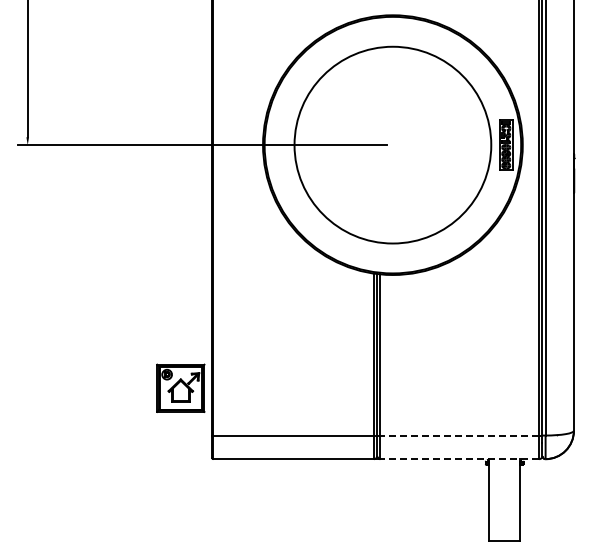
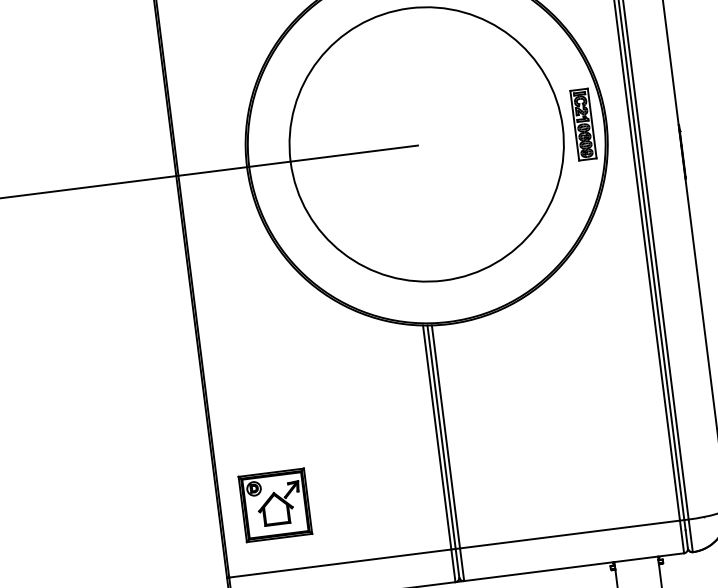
part: (180, 387) -> (274, 504), moved
line: (459, 435) -> (569, 534), dashed -> solid
line: (459, 459) -> (573, 567), dashed -> solid

